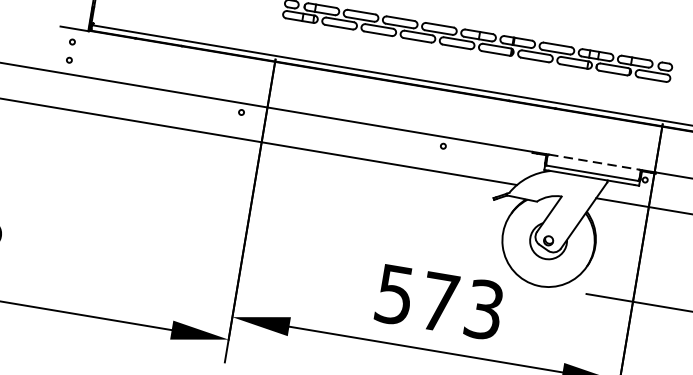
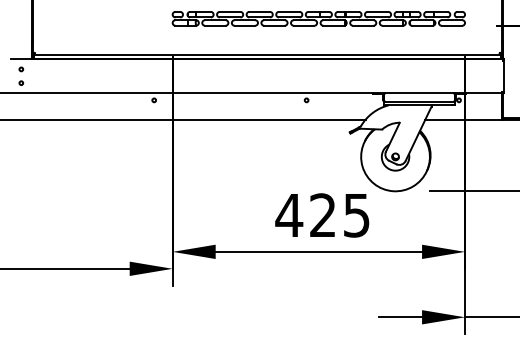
line: (595, 162) -> (420, 93), dashed -> solid
text: (438, 302) -> (322, 215), 573 -> 425

